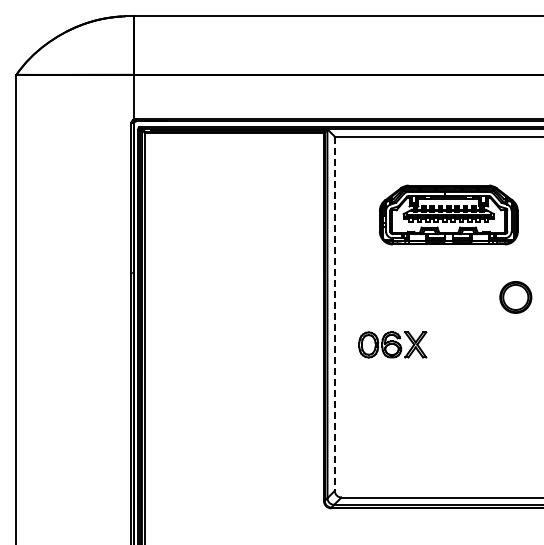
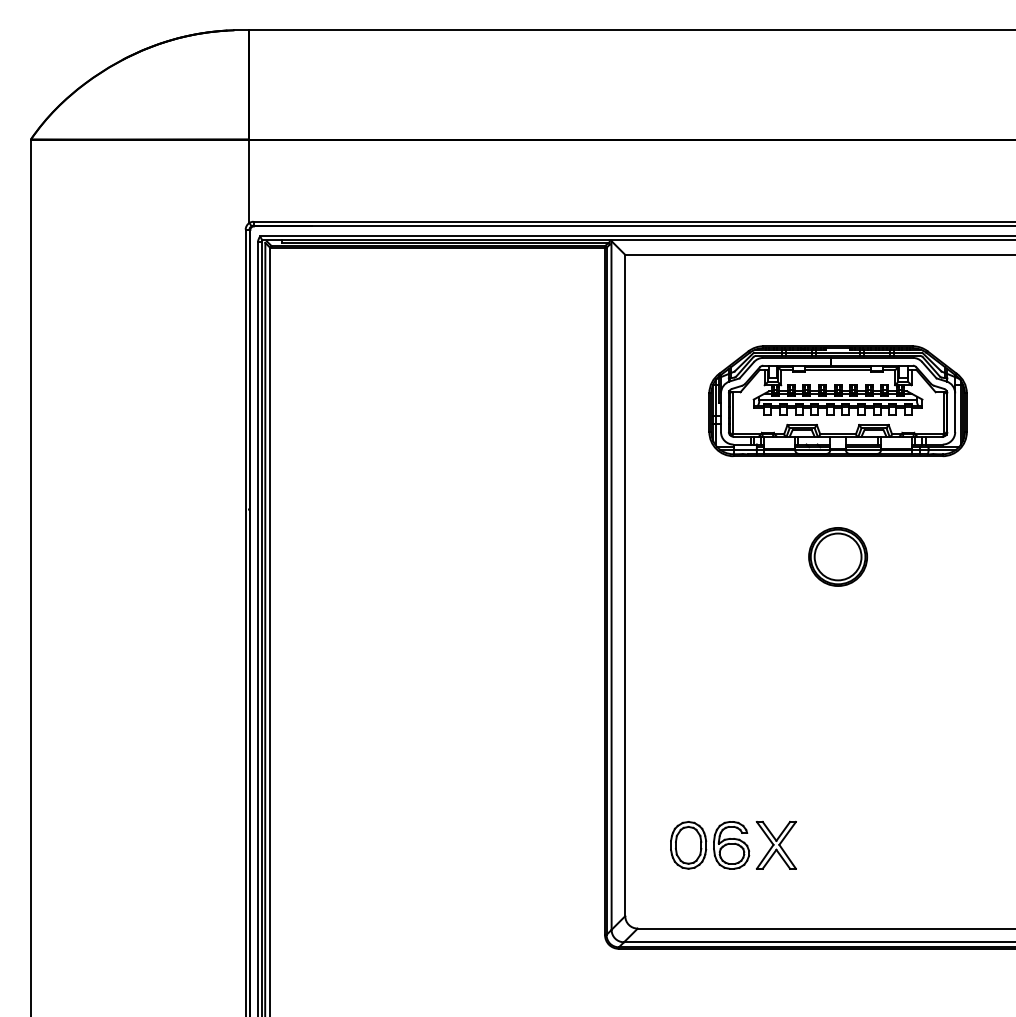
part: (515, 297) -> (837, 557), moved
line: (334, 314) -> (624, 586), dashed -> solid
part: (392, 344) -> (732, 844), moved

